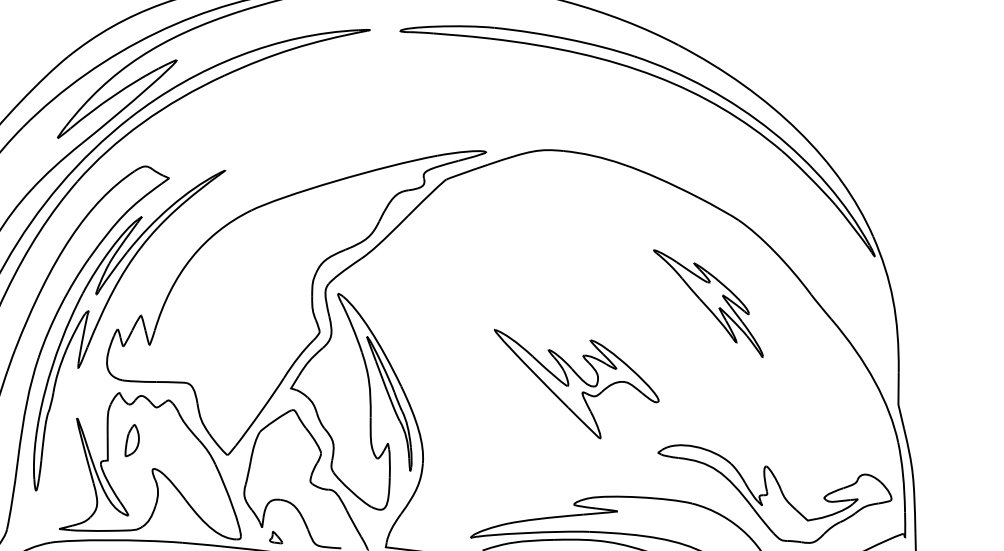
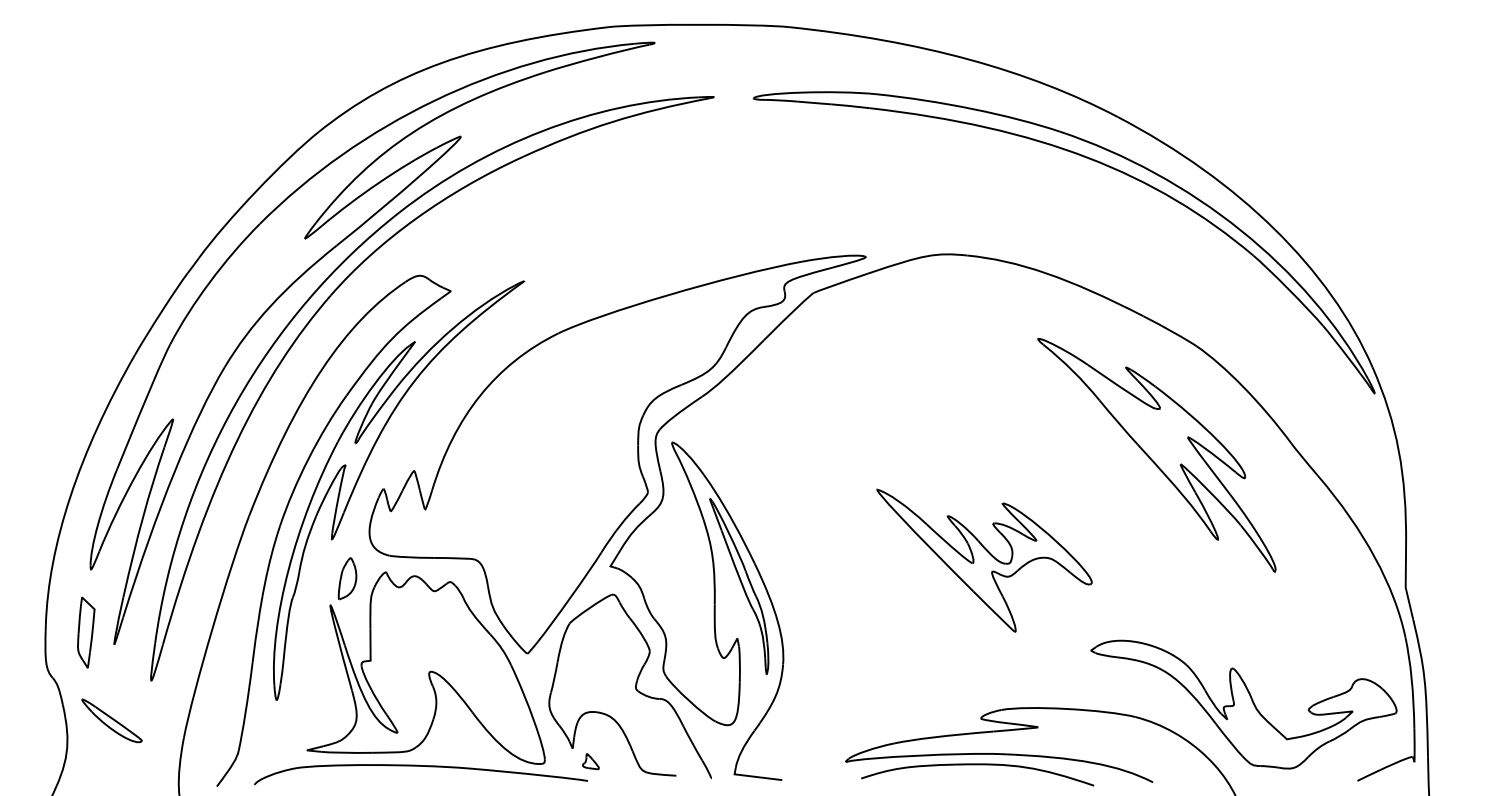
part: (708, 303) -> (1156, 455), size x1.67
part: (132, 440) -> (347, 578), moved

